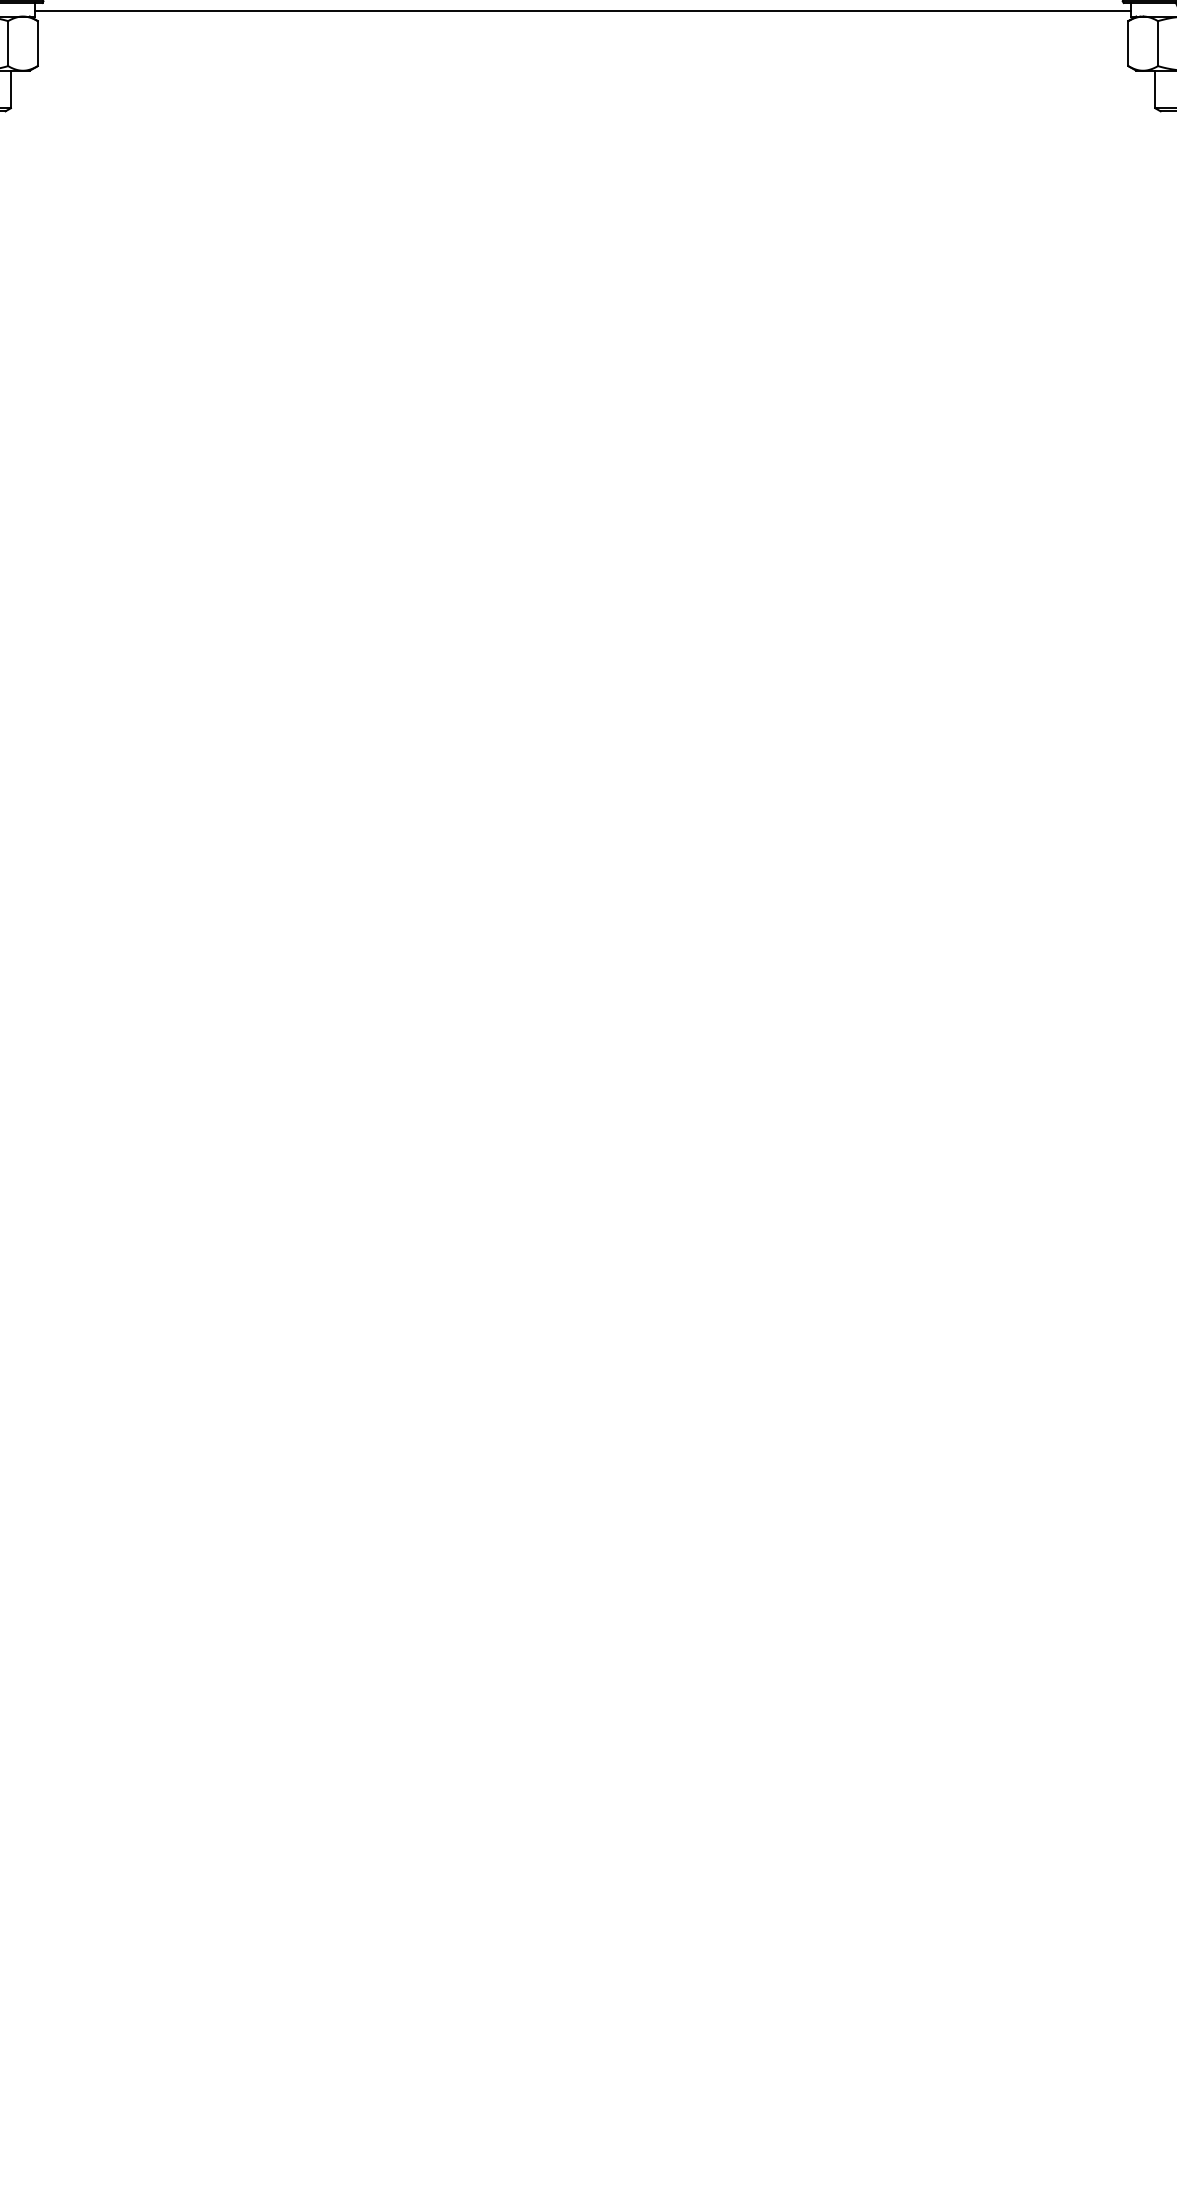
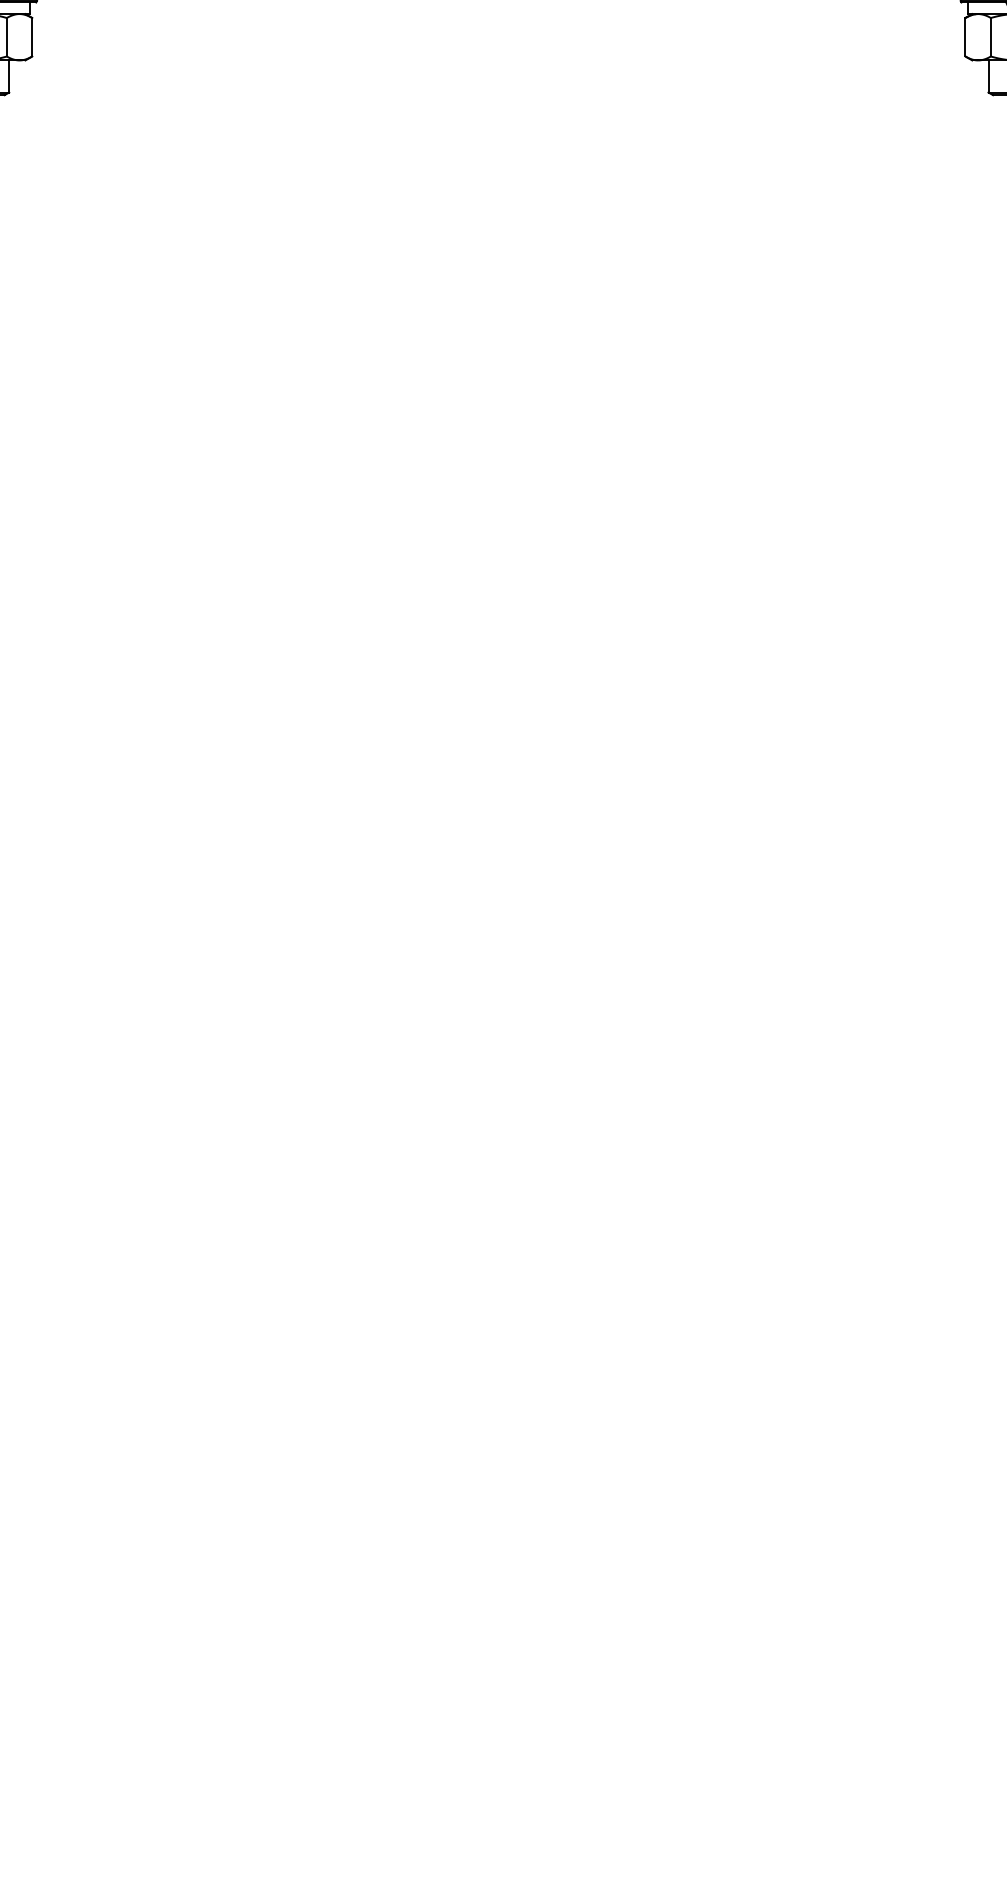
line: (582, 11) -> (498, 9), removed

